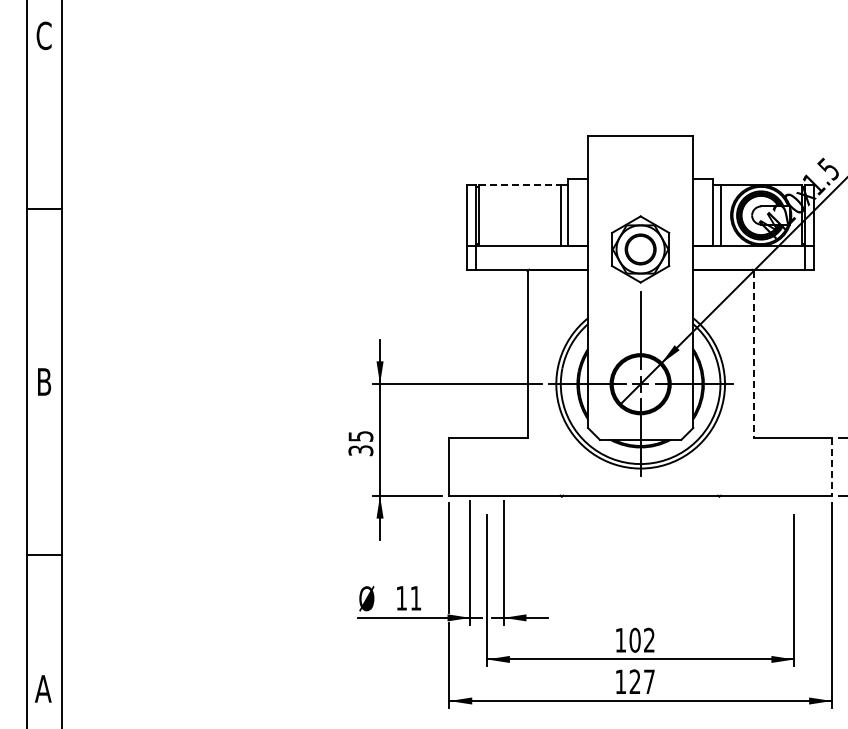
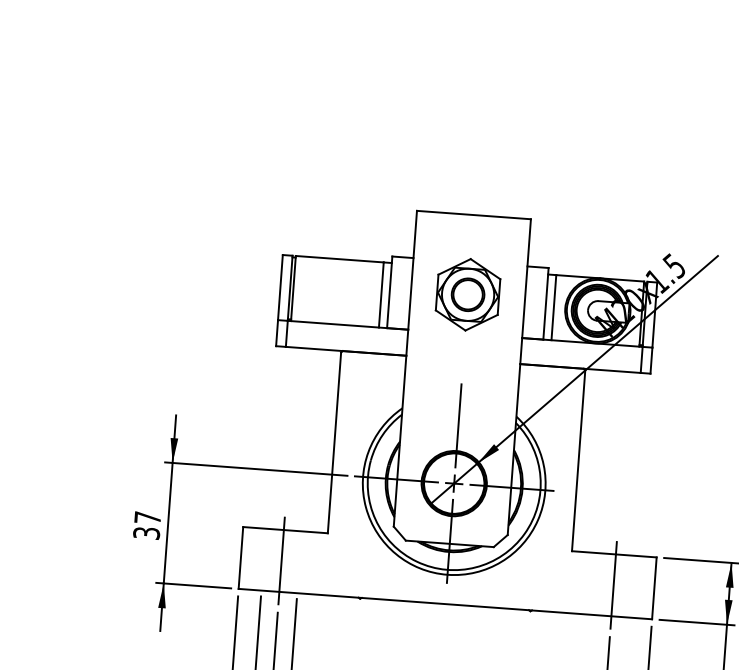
line: (520, 185) -> (340, 259), dashed -> solid
part: (640, 249) -> (467, 294), moved
line: (753, 354) -> (578, 460), dashed -> solid
text: (360, 436) -> (147, 517), 35 -> 37
line: (487, 467) -> (282, 561), added
line: (794, 467) -> (613, 585), added
line: (831, 467) -> (653, 588), dashed -> solid

